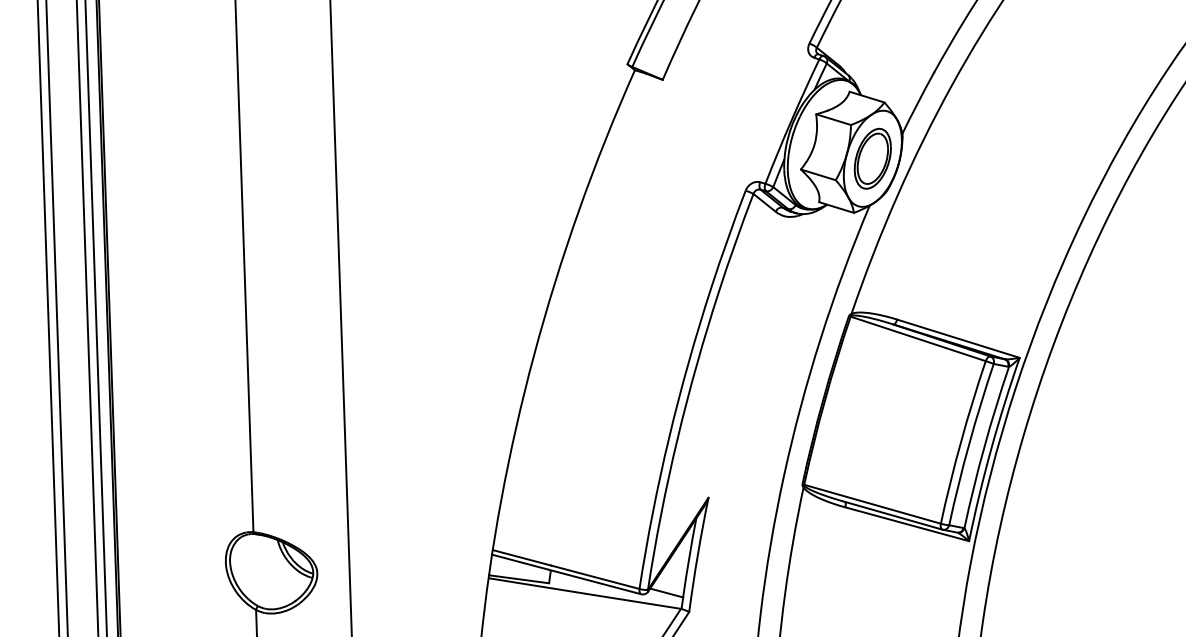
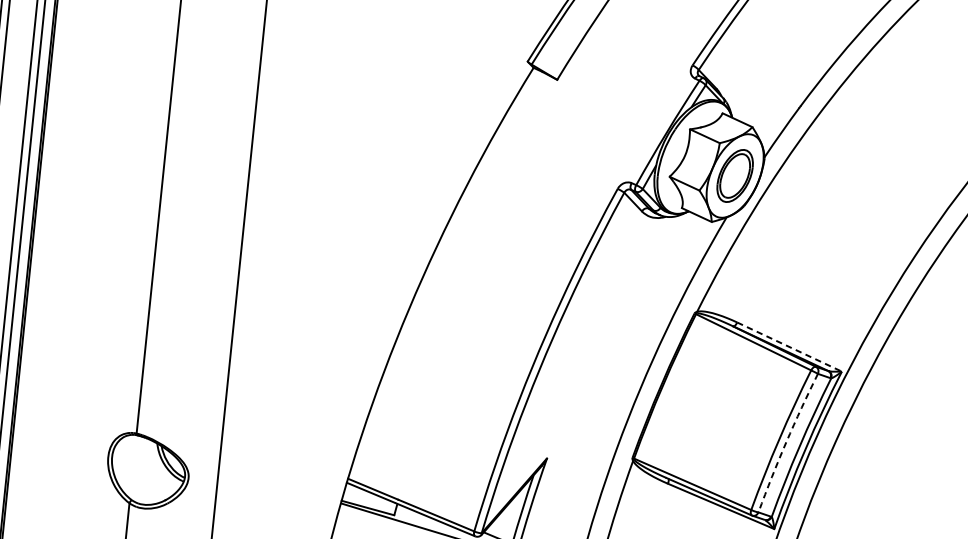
line: (958, 338) -> (789, 346), solid -> dashed
arc: (969, 443) -> (786, 441), solid -> dashed

